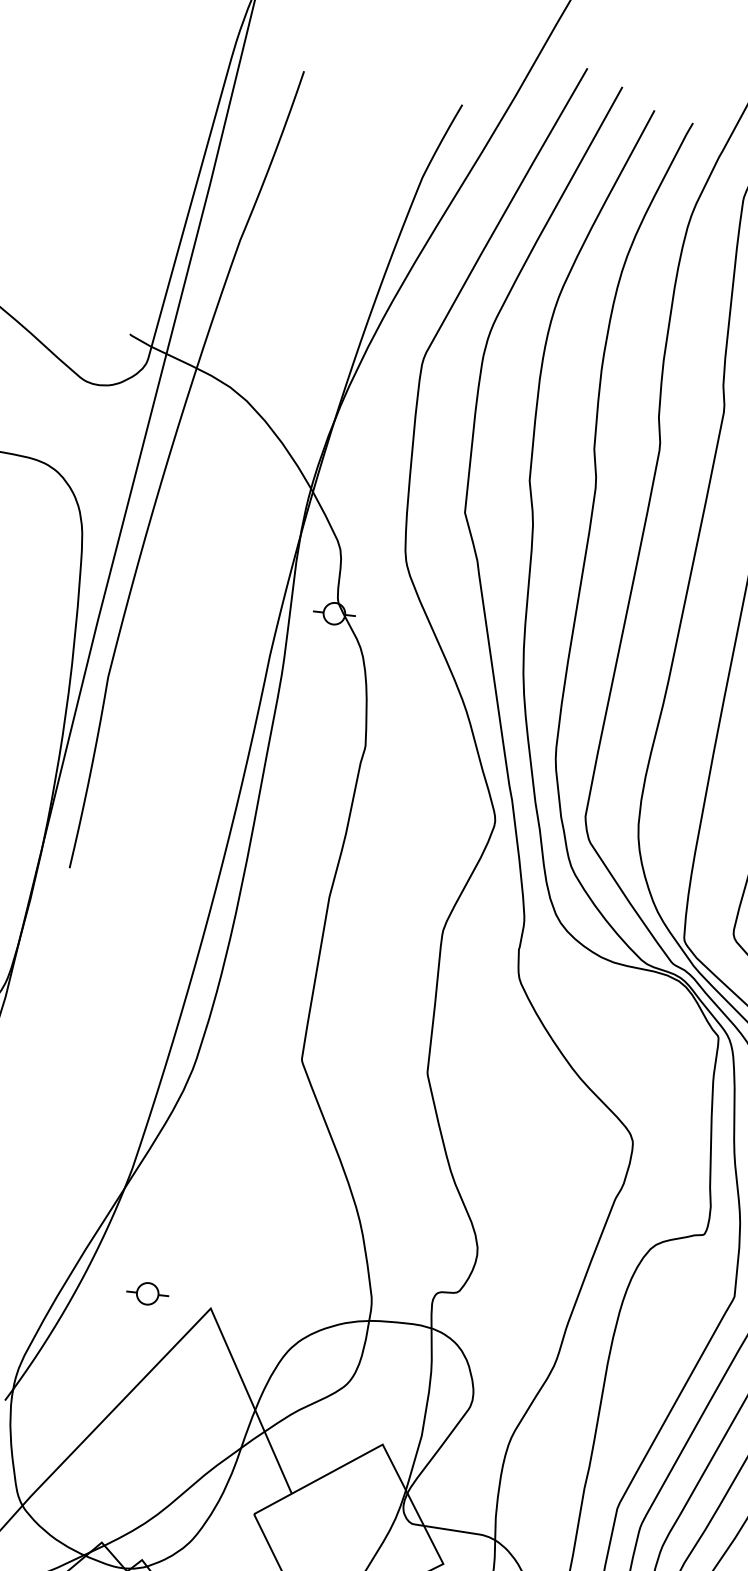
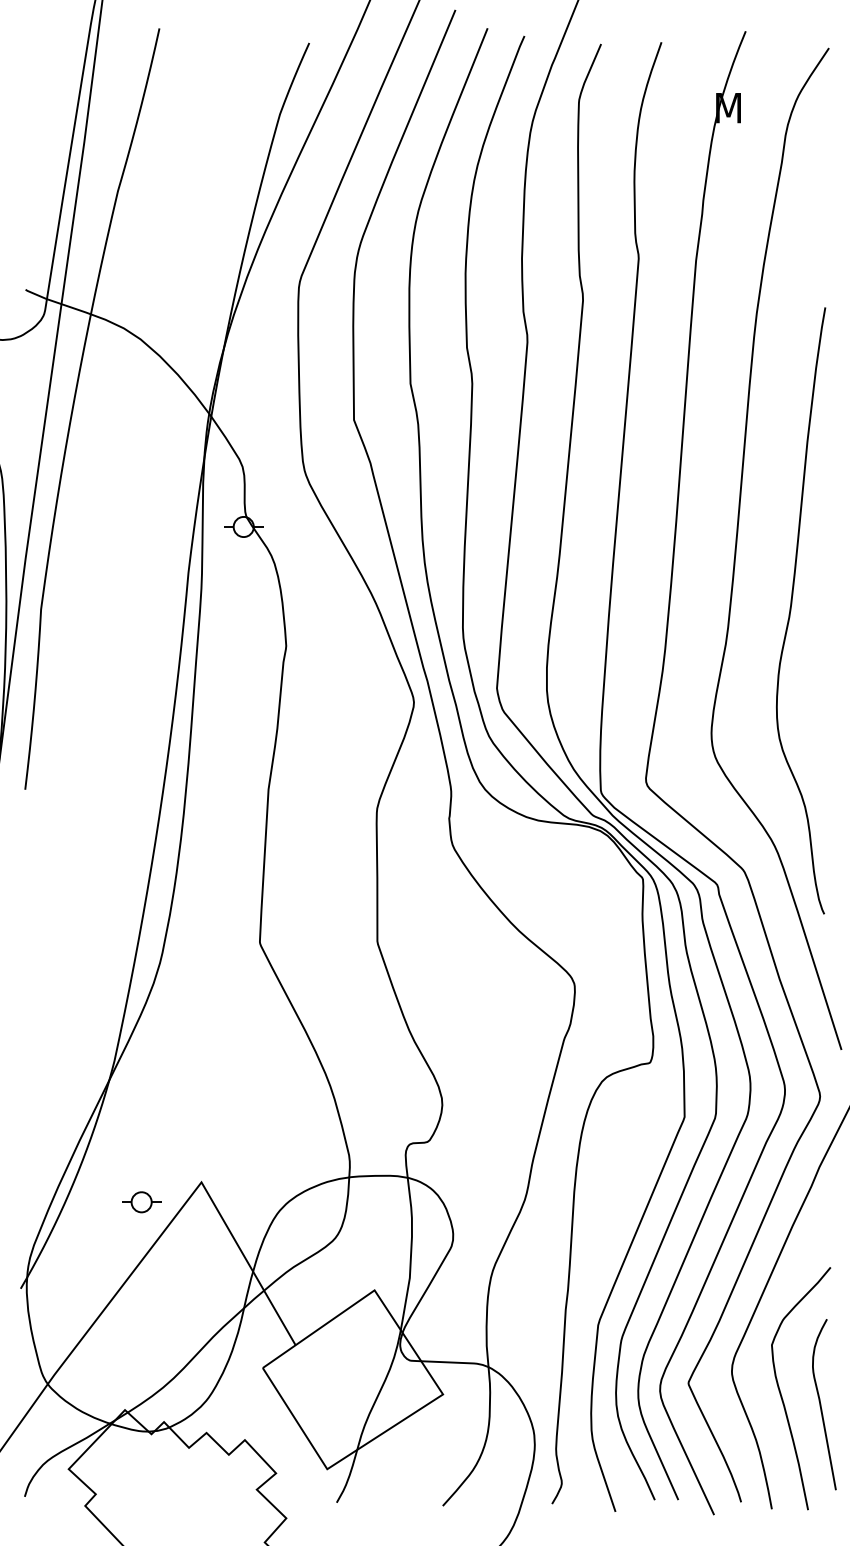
part: (147, 1294) -> (141, 1202), moved

